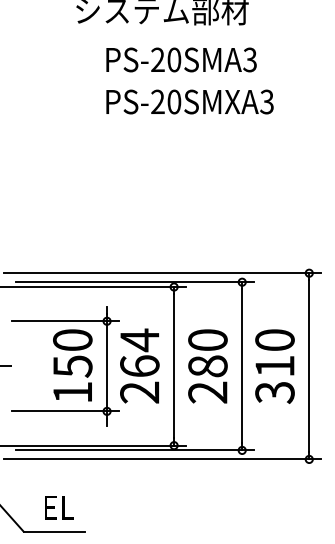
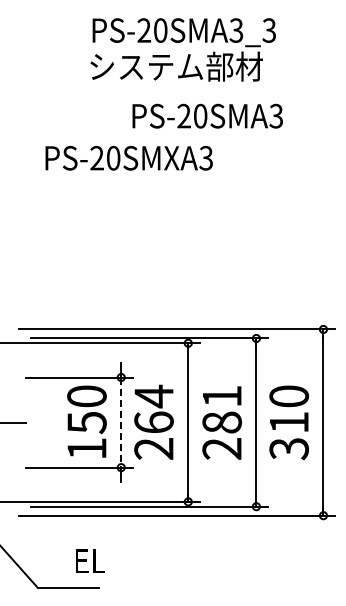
text: (181, 59) -> (207, 115), moved
text: (189, 101) -> (128, 157), moved
text: (207, 340) -> (221, 396), 280 -> 281
line: (107, 367) -> (121, 423), solid -> dashed
text: (59, 507) -> (90, 560), moved

